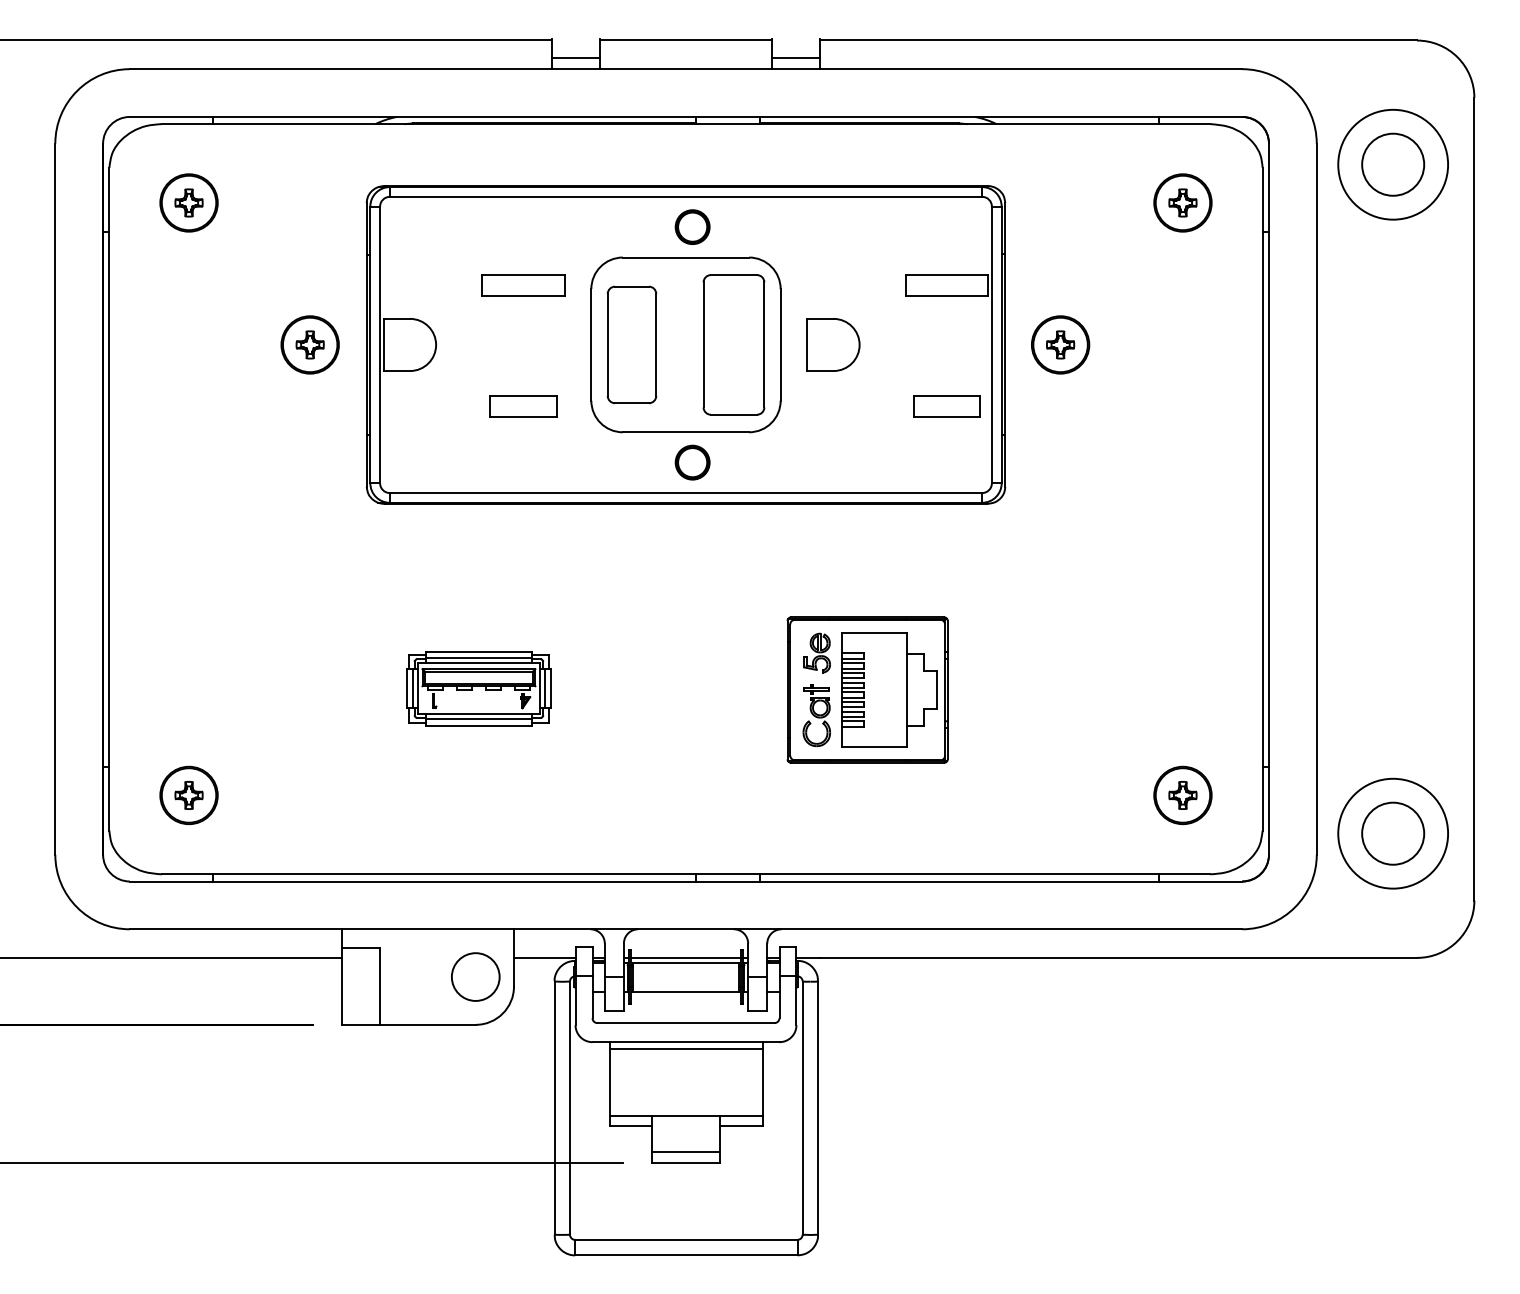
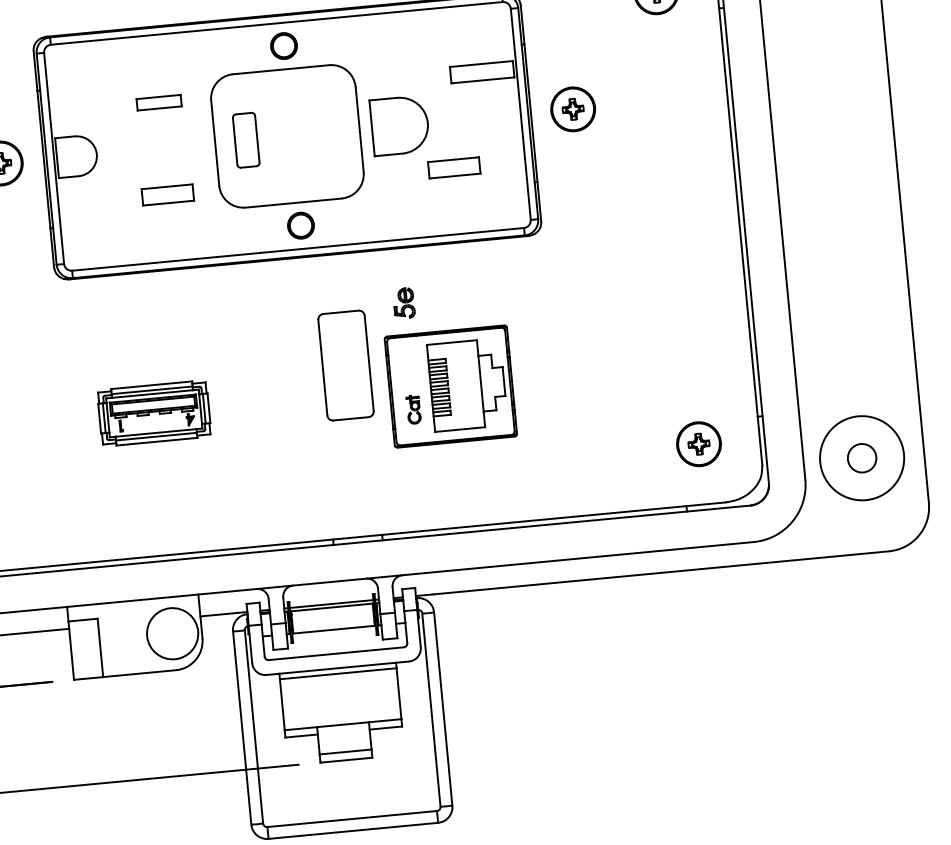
part: (523, 285) -> (159, 102), size x0.7
part: (631, 344) -> (245, 139), size x0.6
part: (733, 344) -> (345, 365), moved
part: (833, 344) -> (399, 125), size x1.4
part: (946, 406) -> (453, 168), moved
part: (816, 652) -> (403, 302), moved
part: (816, 715) -> (413, 409), size x0.6
circle: (1393, 833) -> (862, 458), size x0.6
circle: (475, 976) -> (172, 633), size x1.4

